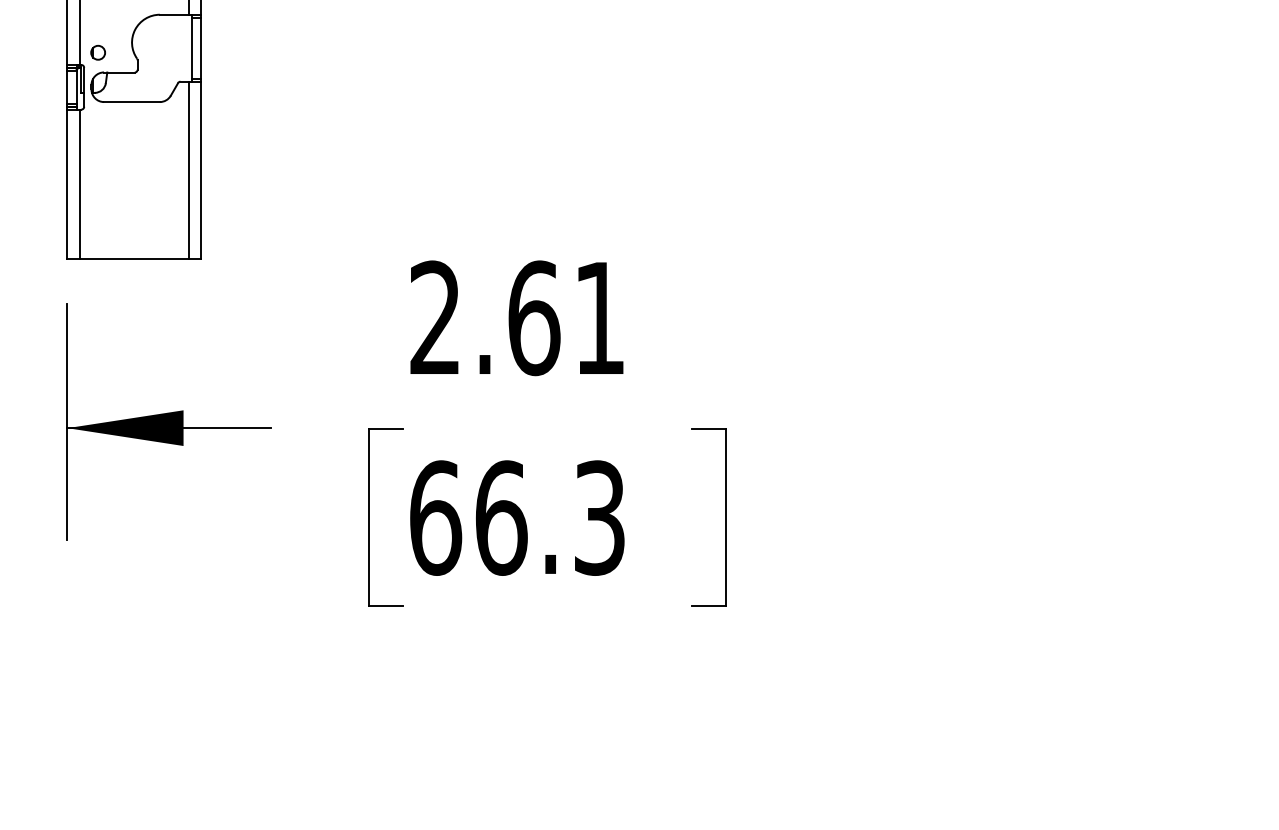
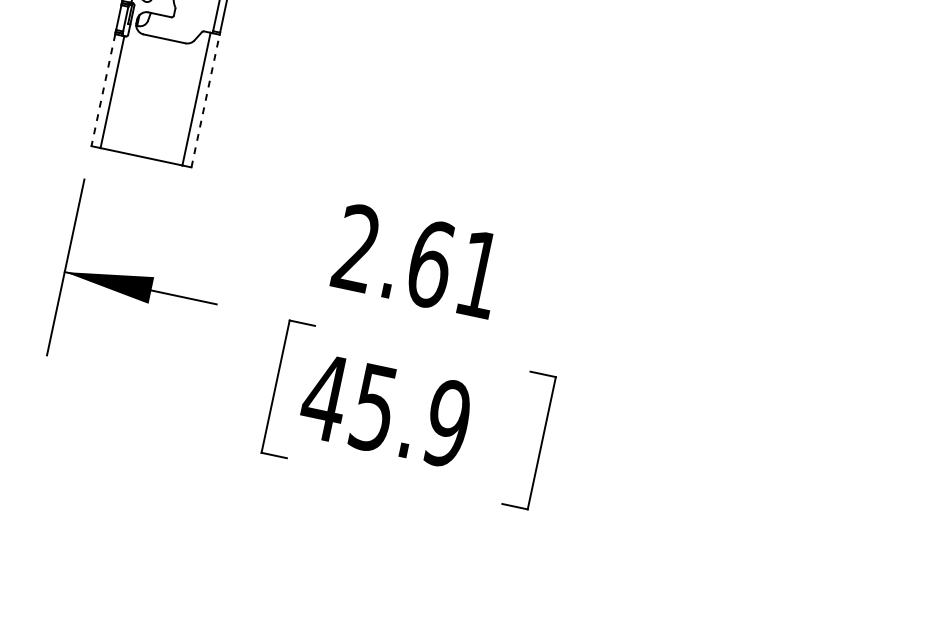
line: (201, 170) -> (205, 101), solid -> dashed
line: (67, 184) -> (103, 90), solid -> dashed
text: (516, 517) -> (385, 409), 66.3 -> 45.9

